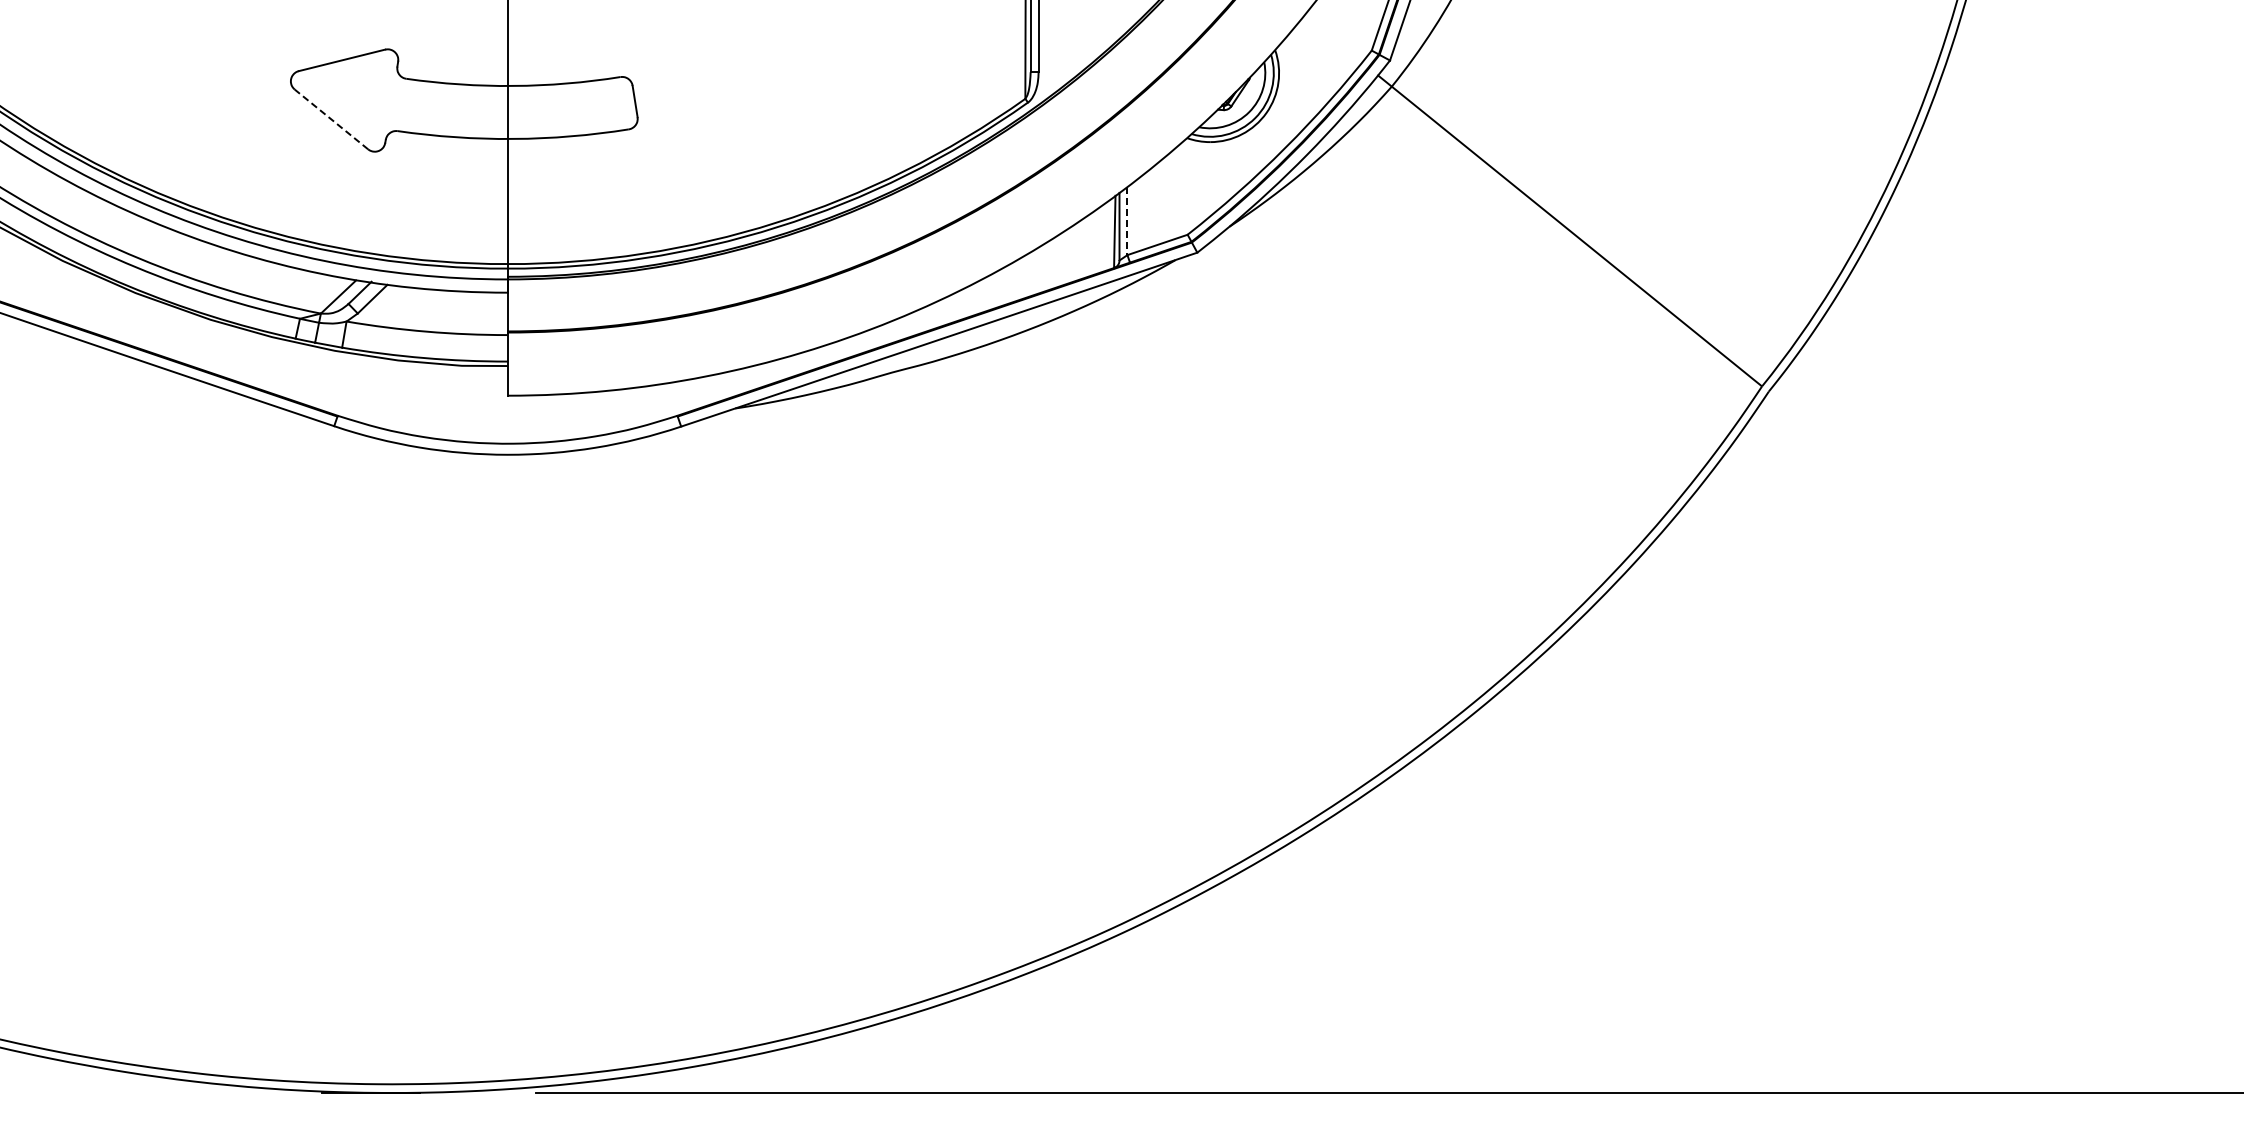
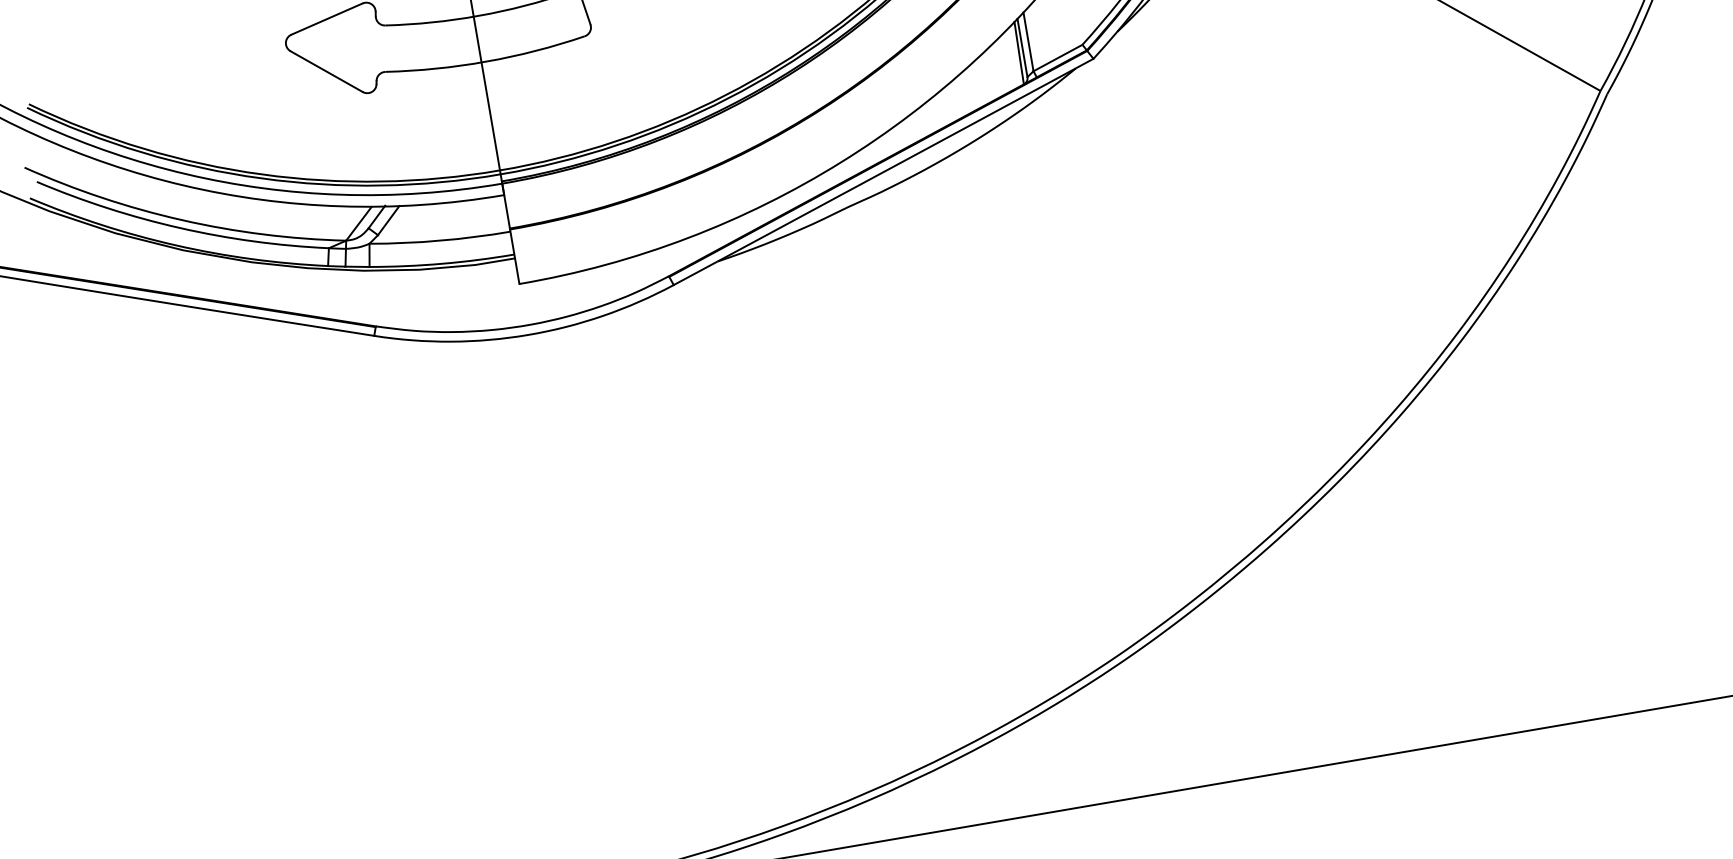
line: (331, 119) -> (326, 71), dashed -> solid
line: (1127, 221) -> (1028, 42), dashed -> solid

